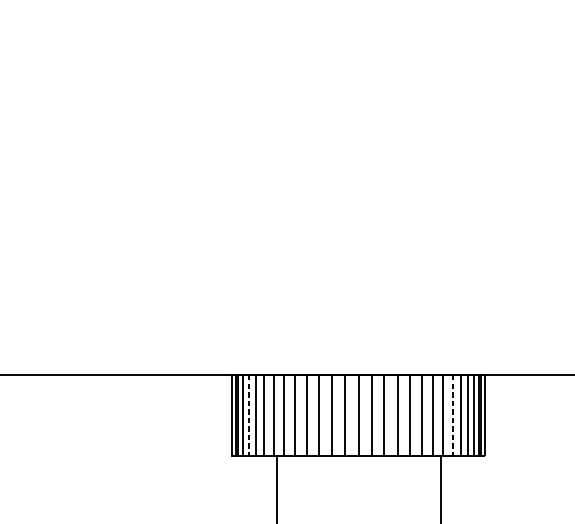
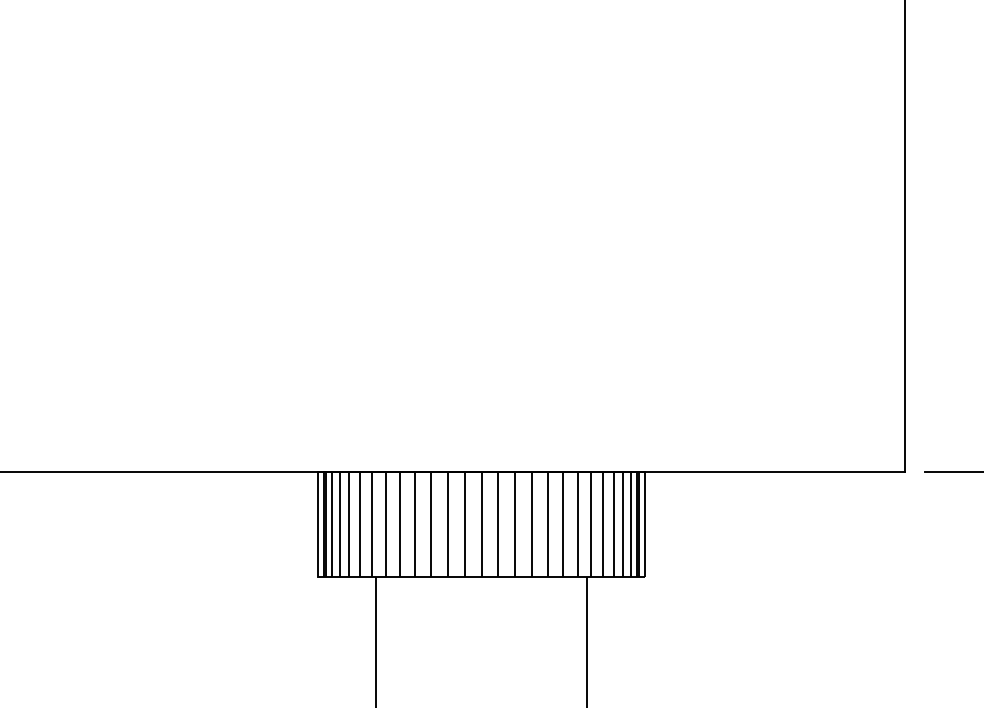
line: (248, 416) -> (340, 524), dashed -> solid
line: (453, 416) -> (603, 524), dashed -> solid

